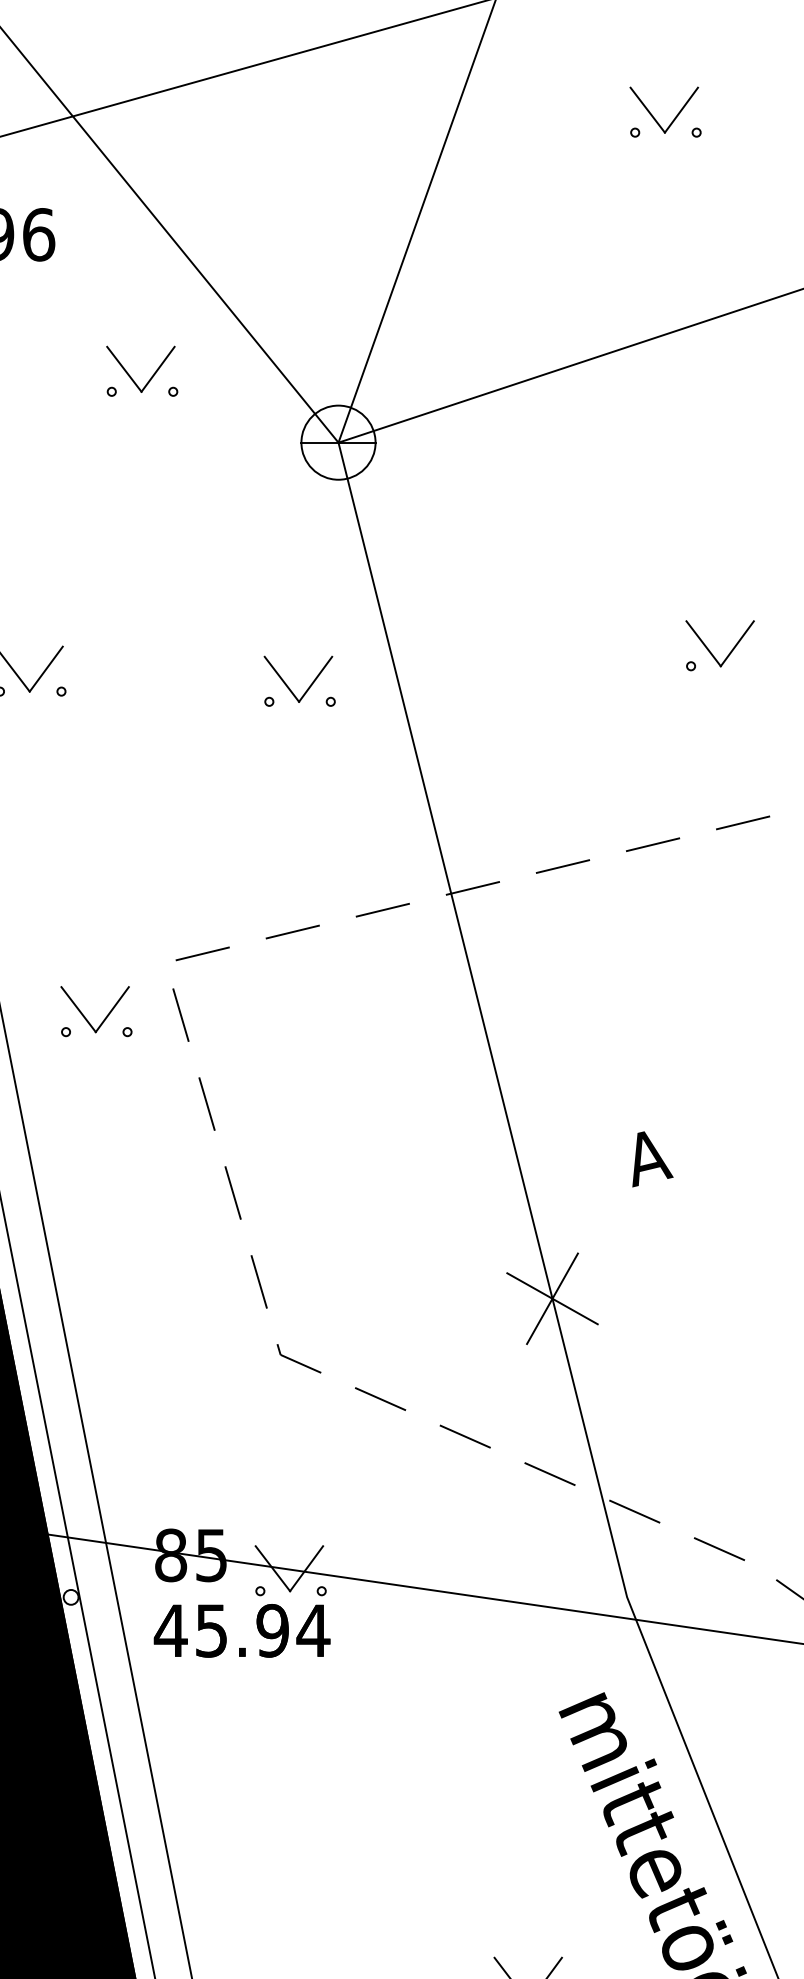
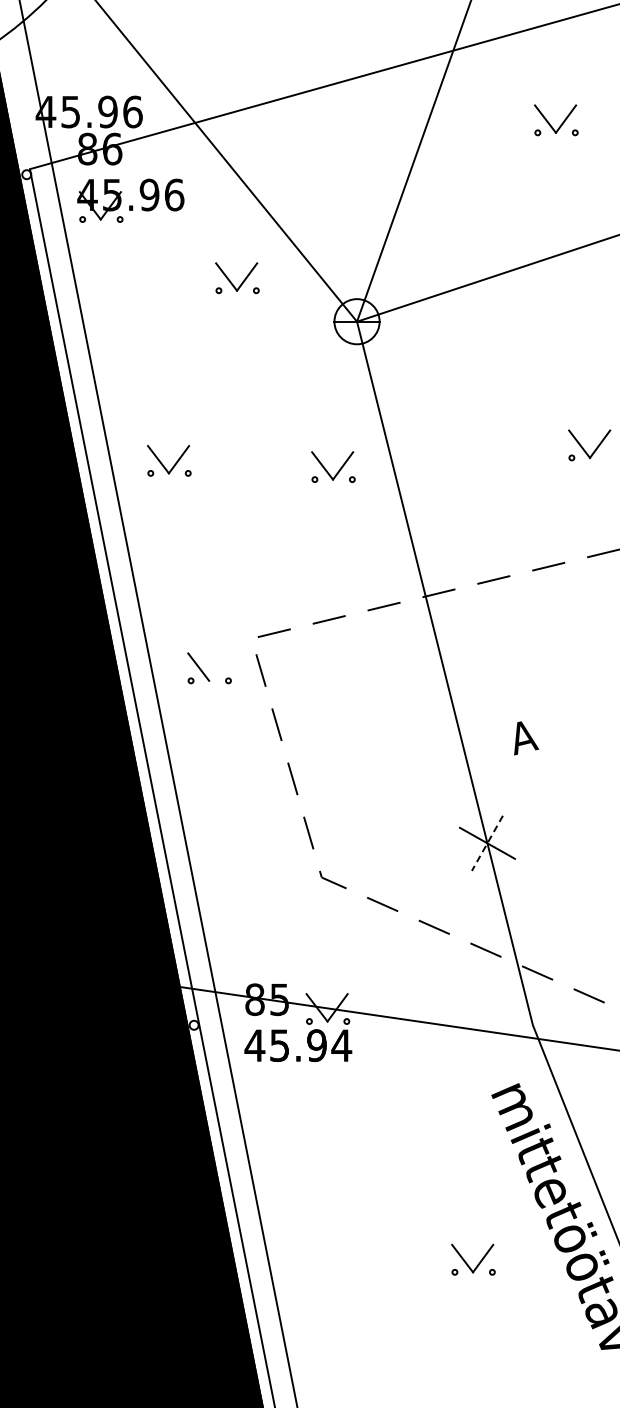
line: (112, 1008) -> (219, 666), removed
text: (652, 1159) -> (526, 738), moved
line: (552, 1299) -> (487, 843), solid -> dashed

